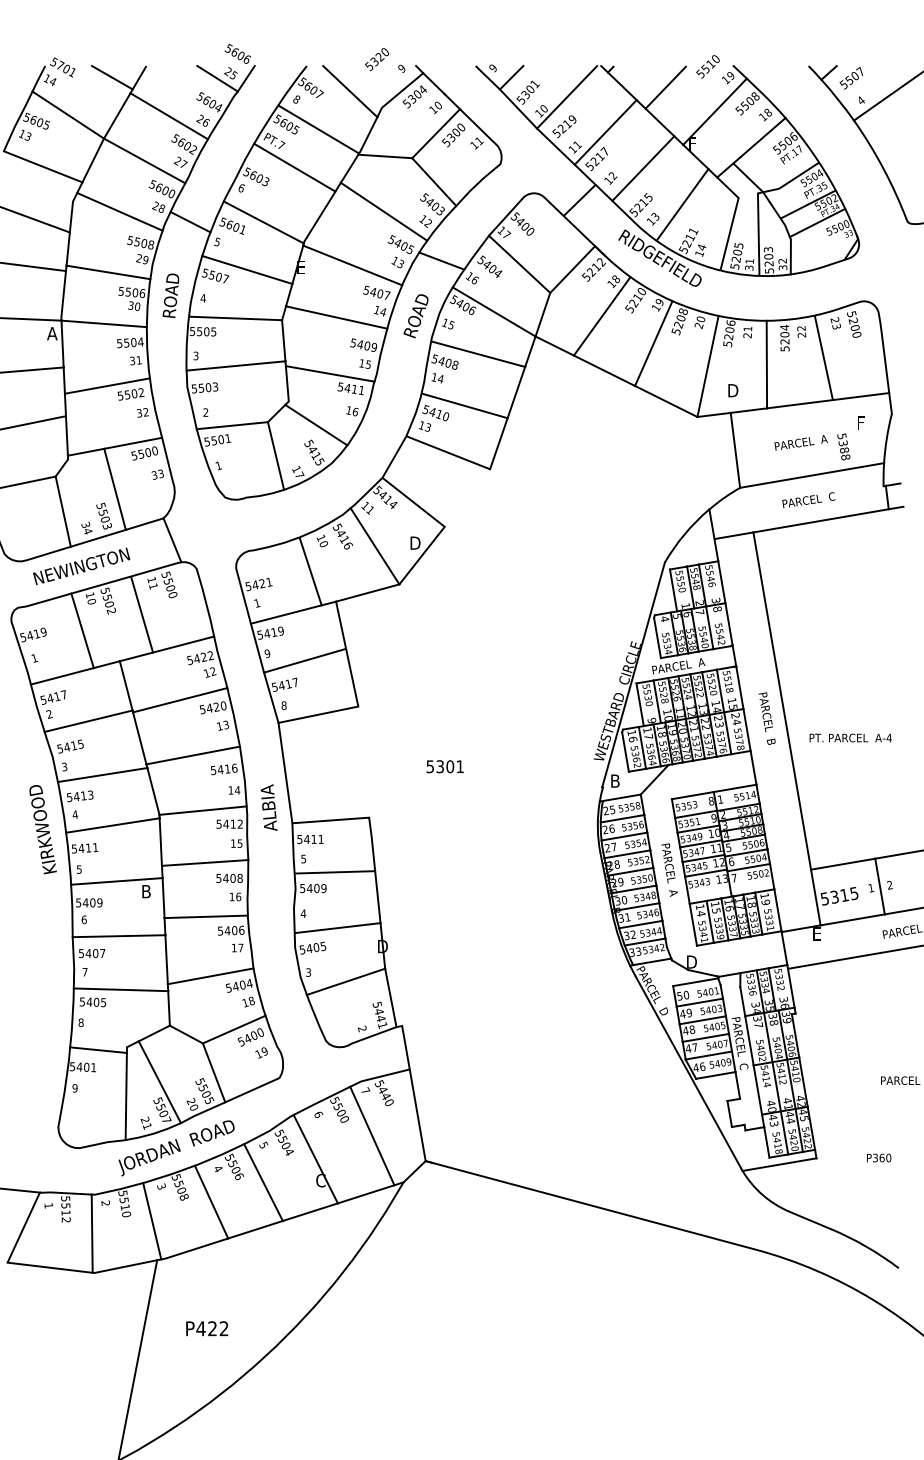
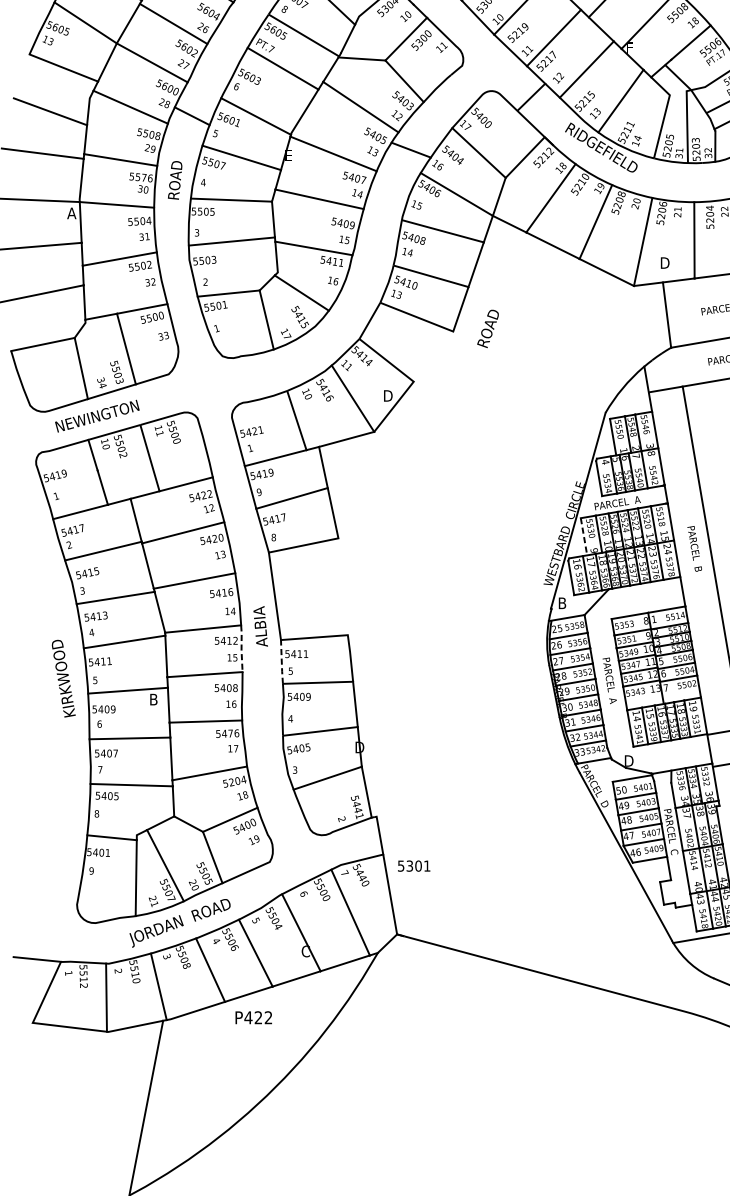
text: (135, 292) -> (144, 177), 5506 -> 5576
text: (415, 316) -> (487, 329), moved
line: (172, 540) -> (176, 393), removed
line: (640, 704) -> (584, 536), solid -> dashed
text: (444, 766) -> (413, 865), moved
text: (42, 829) -> (63, 678), moved
line: (247, 833) -> (241, 648), solid -> dashed
line: (293, 848) -> (281, 662), solid -> dashed
text: (234, 930) -> (230, 733), 5406 -> 5476
text: (235, 986) -> (231, 782), 5404 -> 5204
text: (207, 1328) -> (254, 1017), moved

